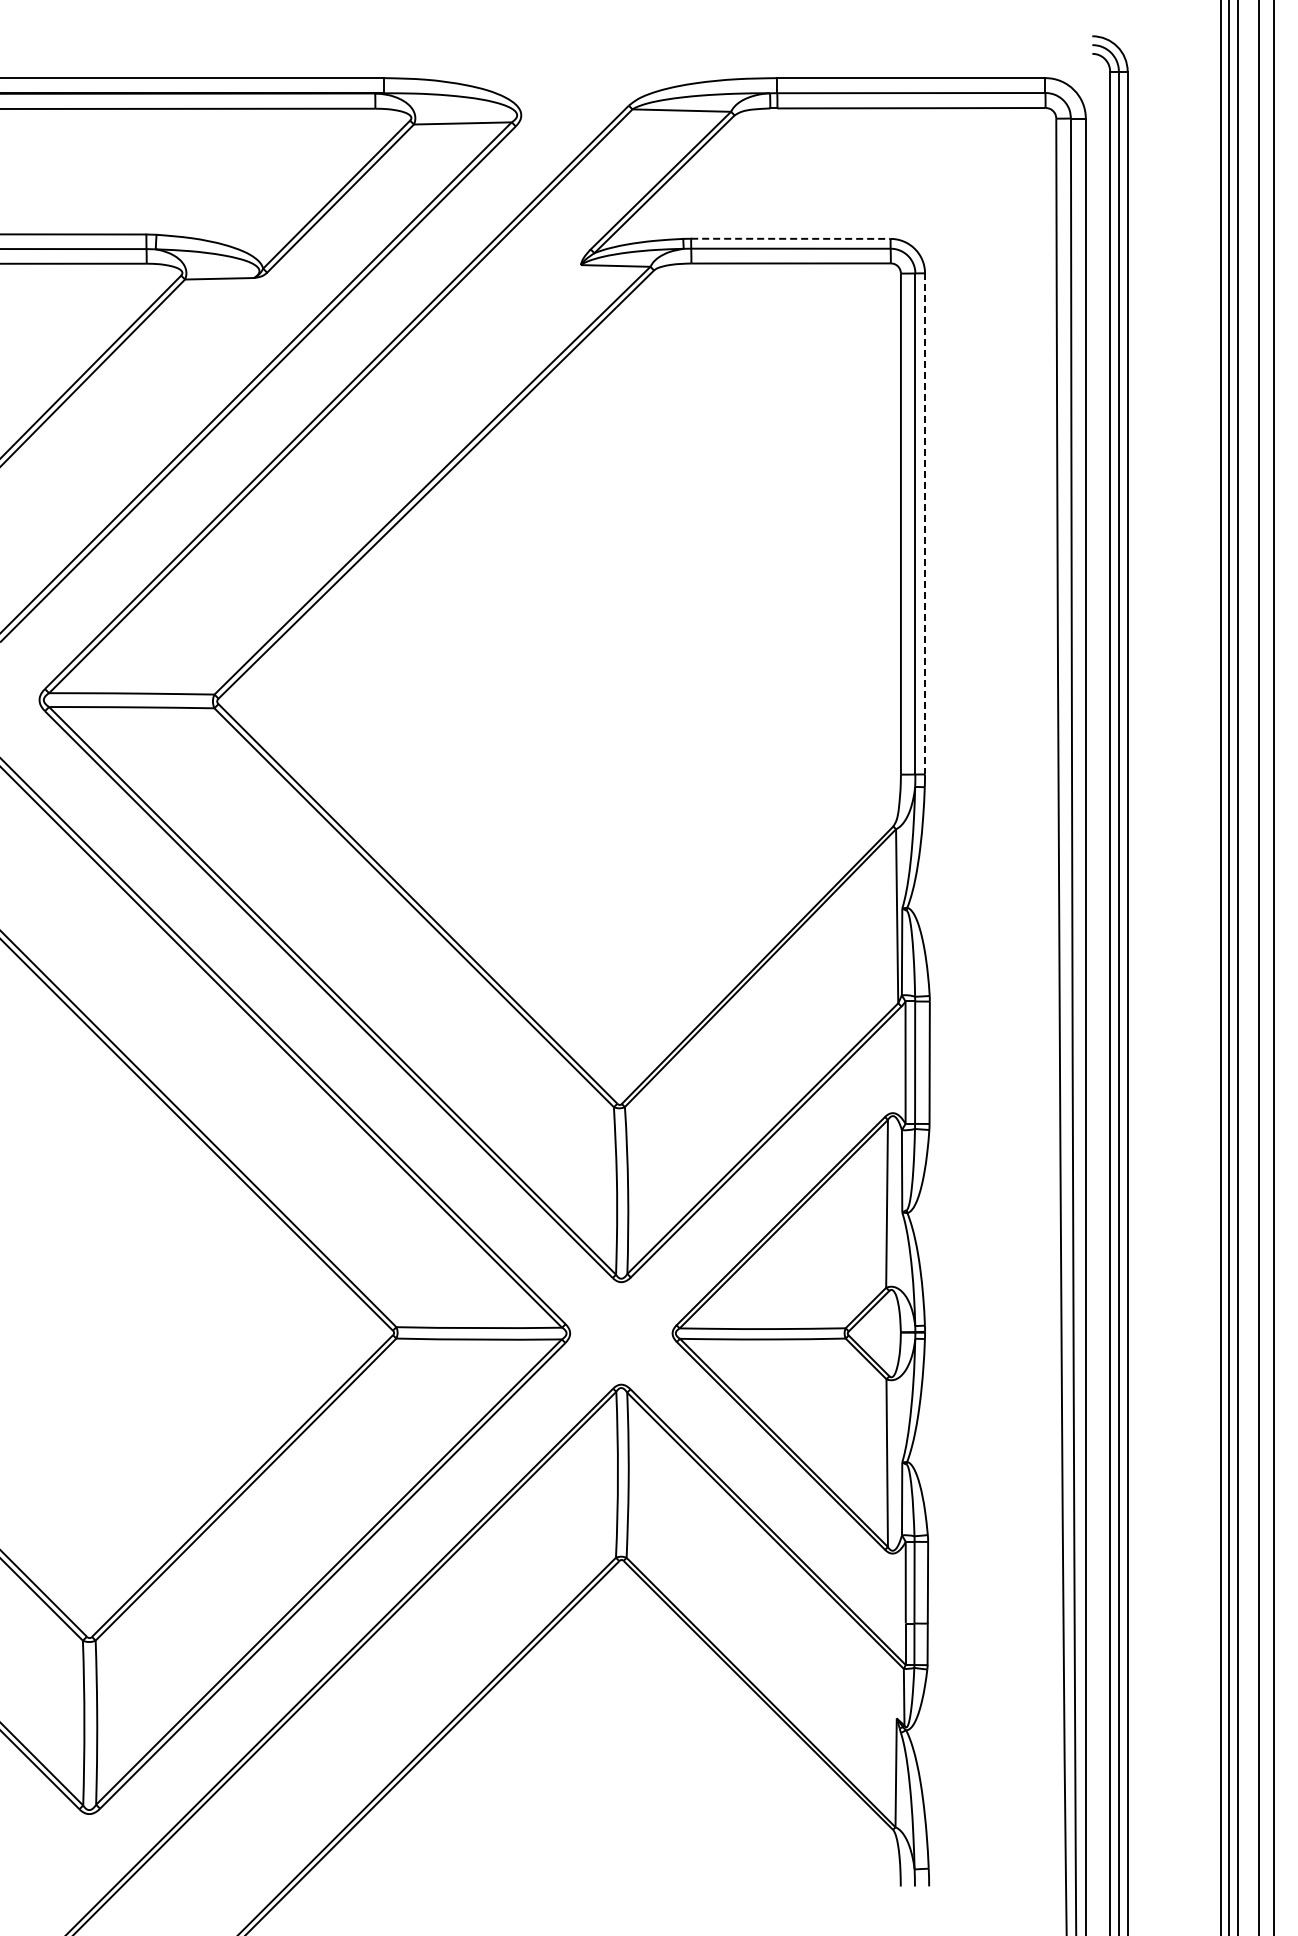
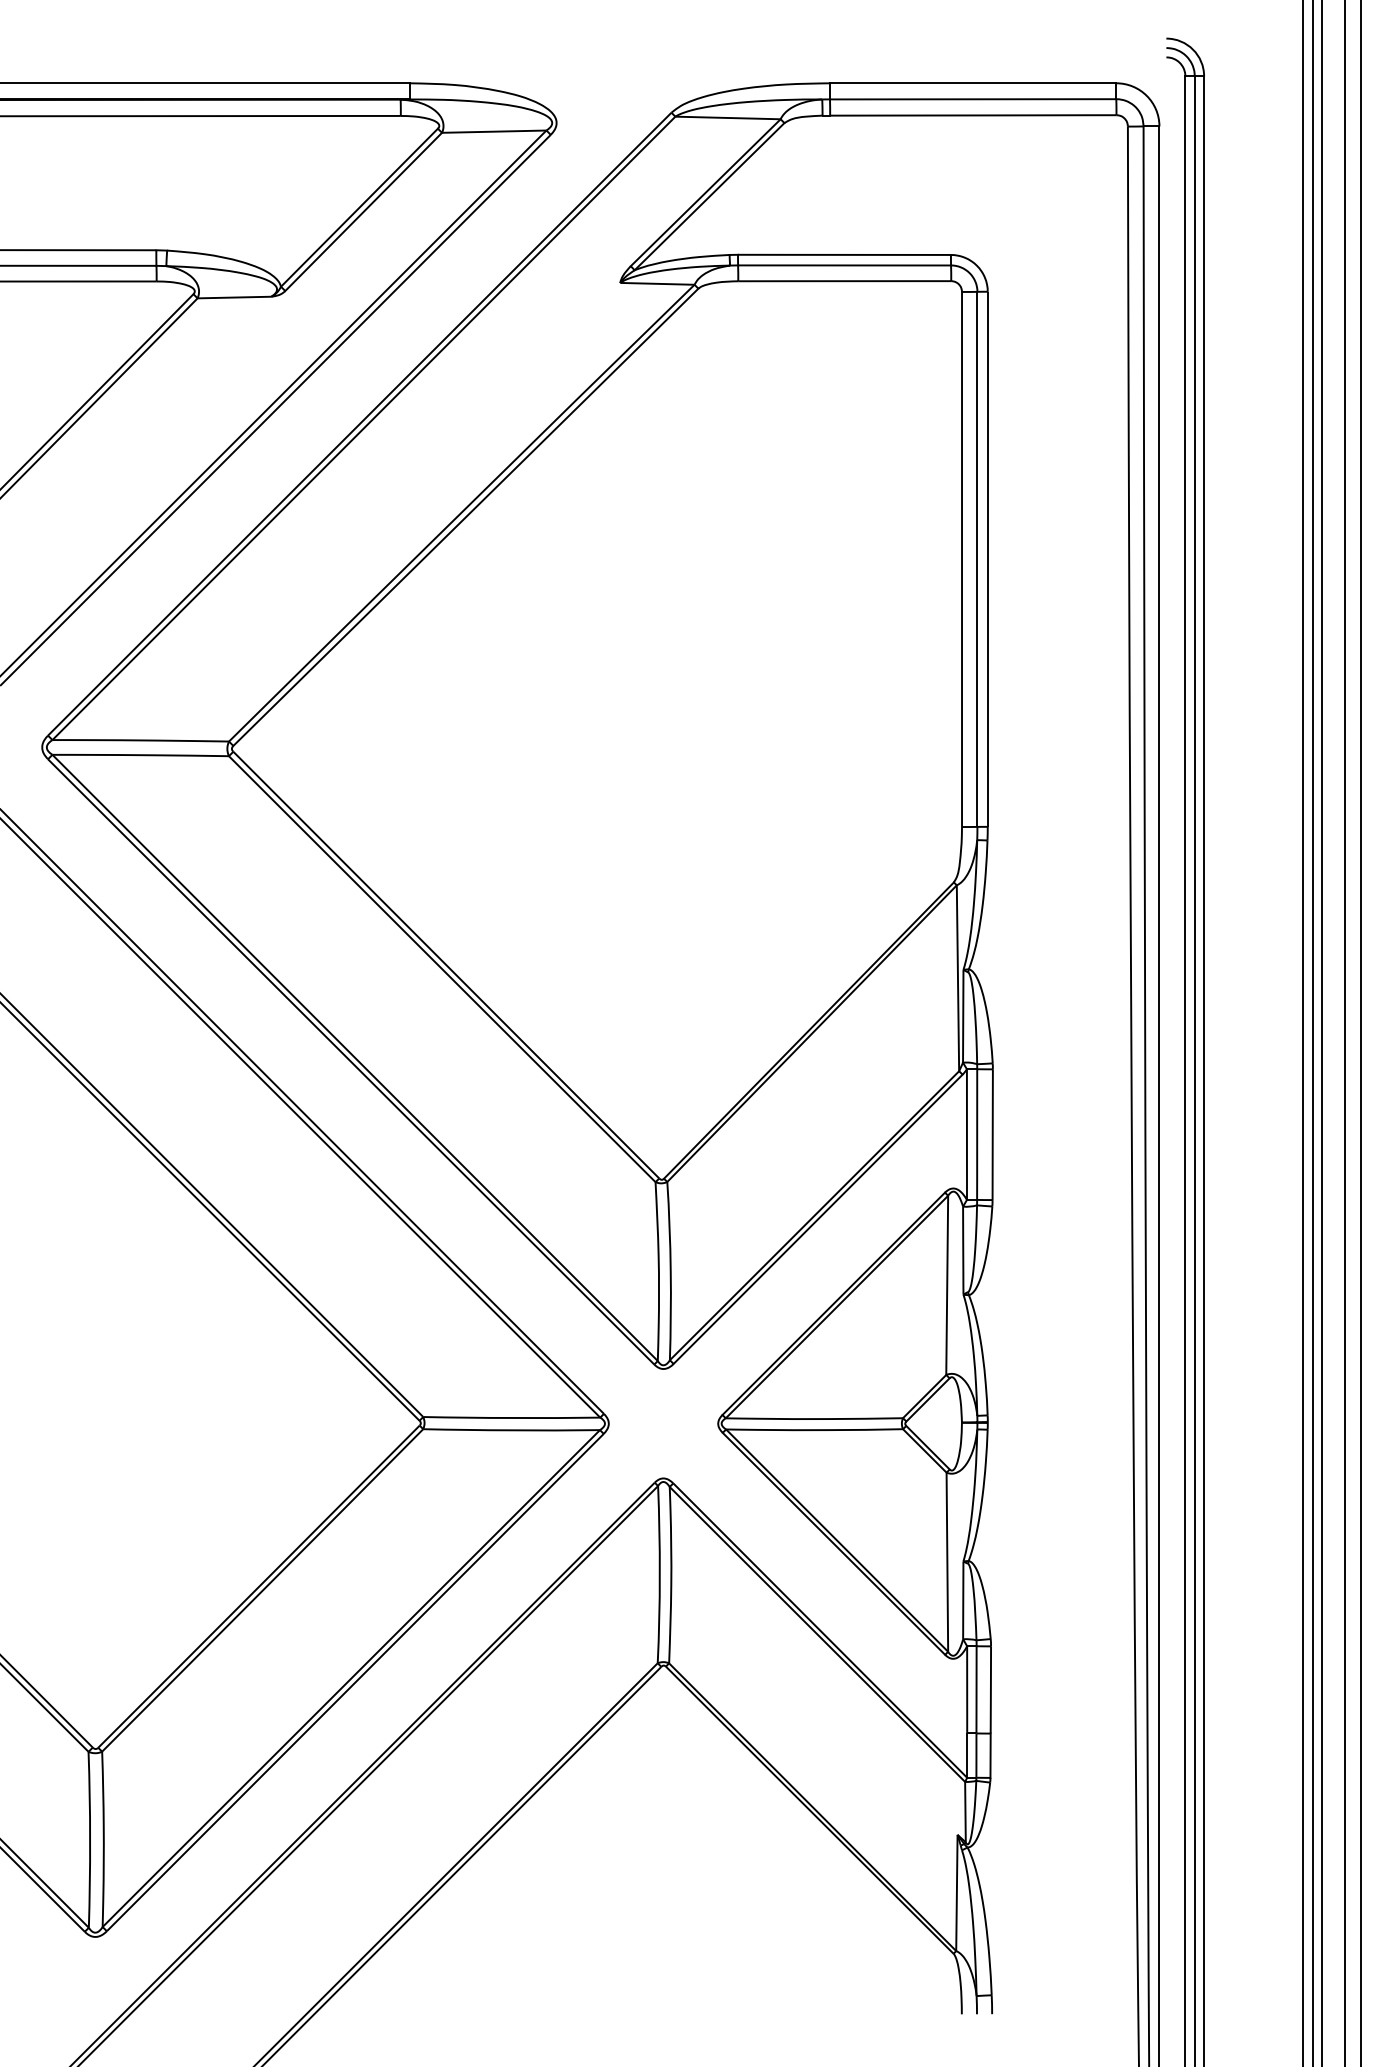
line: (790, 238) -> (844, 254), dashed -> solid
line: (925, 523) -> (988, 558), dashed -> solid

